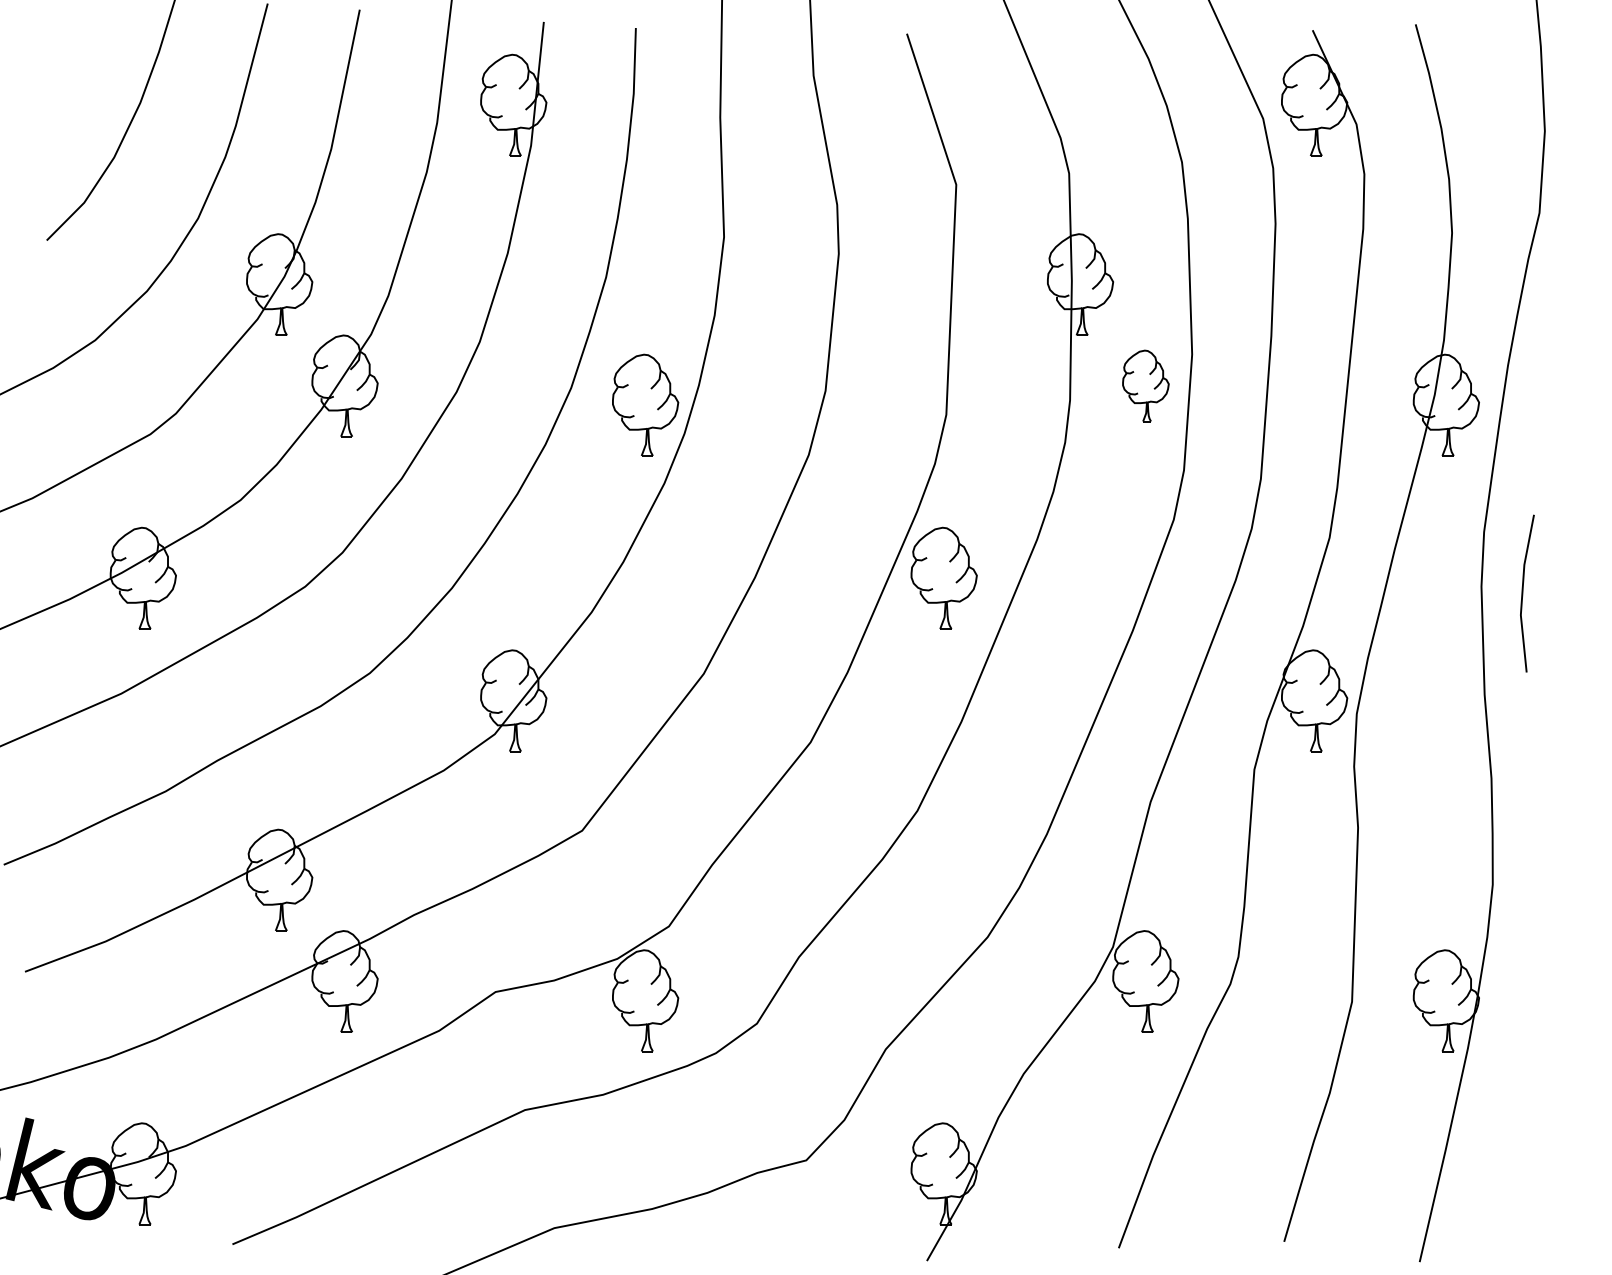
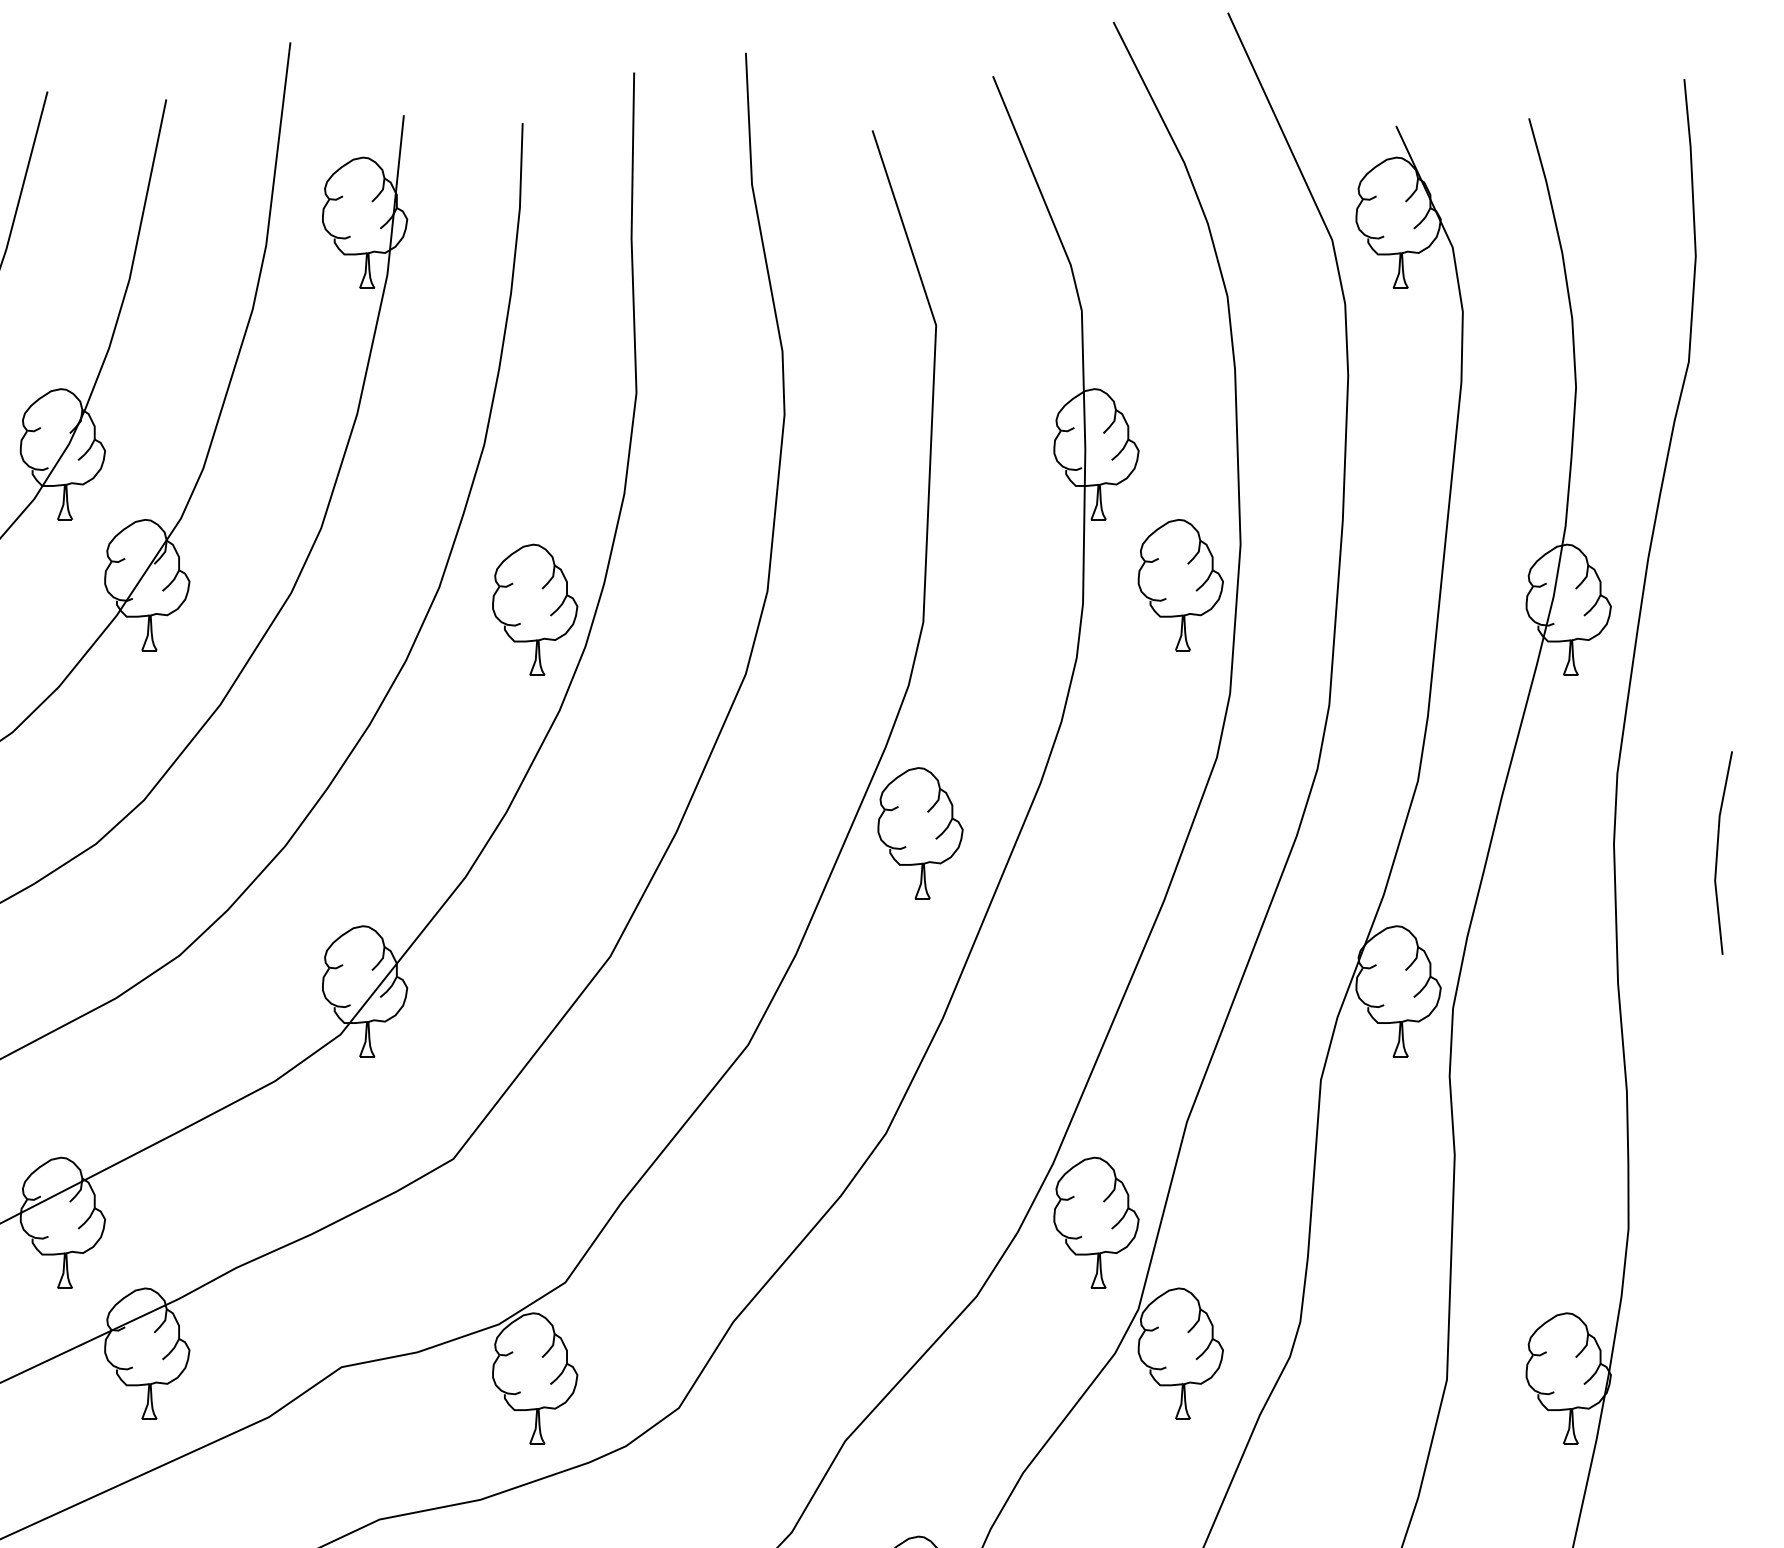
part: (1145, 385) -> (1180, 584), size x1.43
line: (1523, 593) -> (1718, 852), moved
part: (1080, 879) -> (1096, 1221), added

